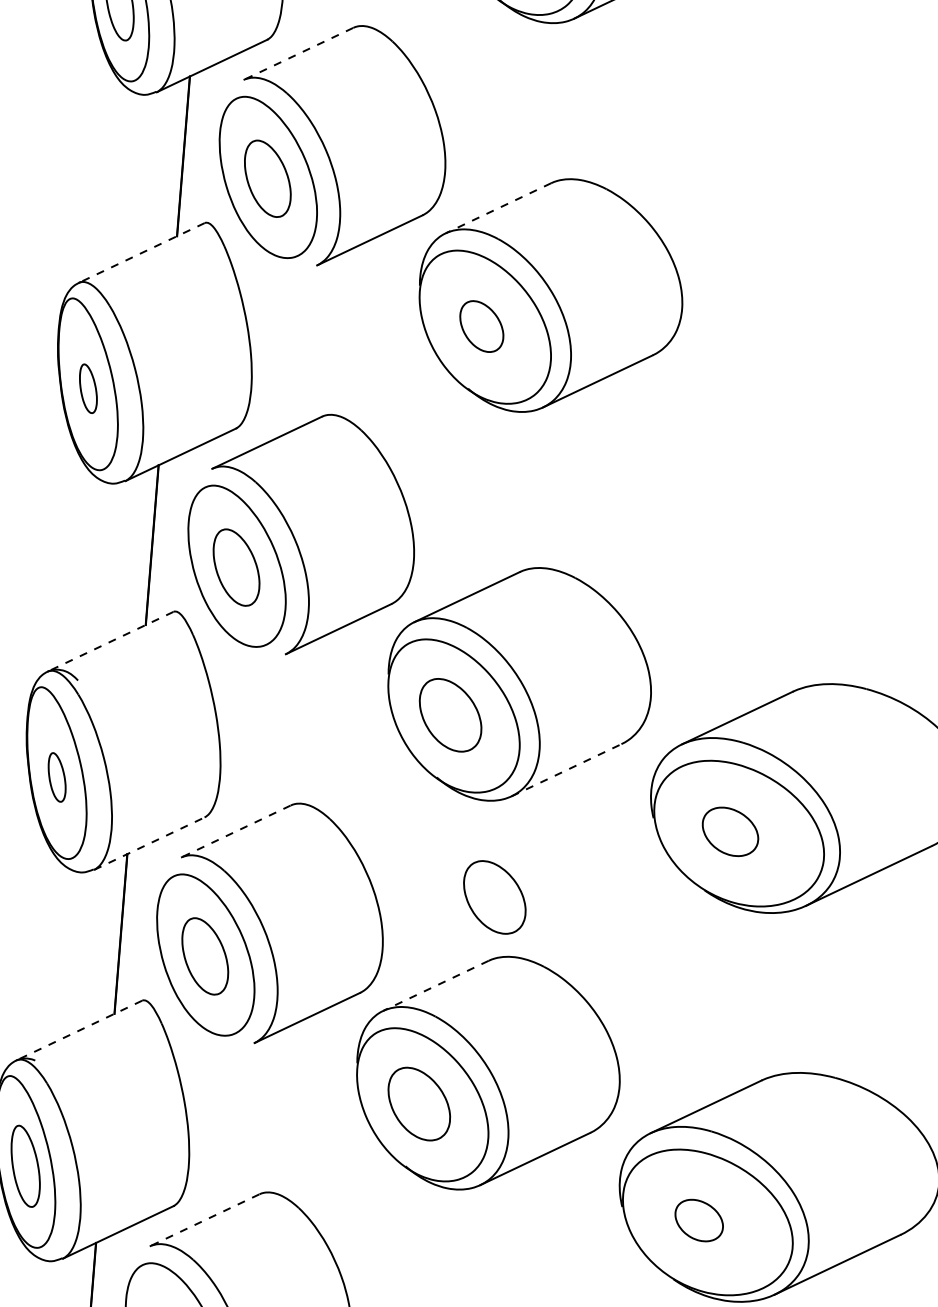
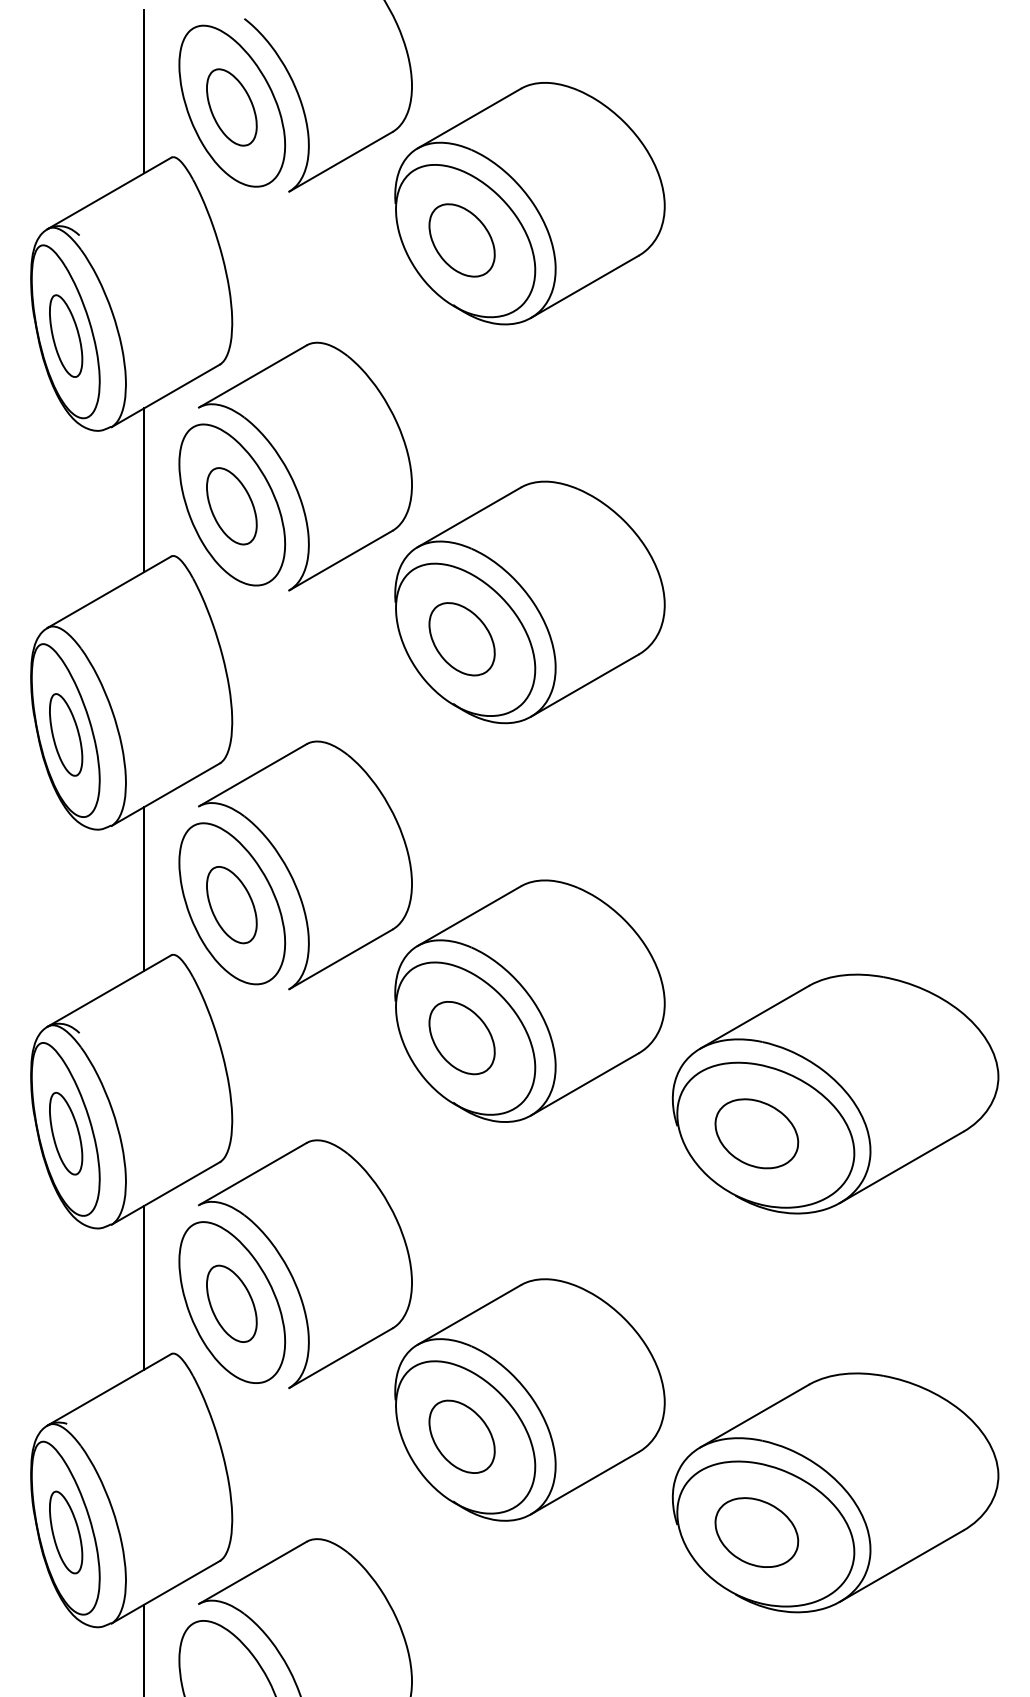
line: (298, 53) -> (252, 376), dashed -> solid
line: (498, 208) -> (469, 517), dashed -> solid
line: (140, 253) -> (108, 592), dashed -> solid
part: (481, 326) -> (461, 639), size x1.43
part: (88, 388) -> (66, 734), size x1.67
line: (109, 642) -> (108, 991), dashed -> solid
line: (567, 770) -> (585, 1084), dashed -> solid
part: (57, 777) -> (66, 1133), size x1.67
line: (235, 831) -> (252, 1174), dashed -> solid
part: (730, 831) -> (756, 1133), size x1.43
line: (149, 843) -> (165, 1193), dashed -> solid
part: (494, 897) -> (521, 1220), removed
line: (436, 985) -> (469, 1314), dashed -> solid
line: (78, 1031) -> (108, 1390), dashed -> solid
line: (204, 1220) -> (252, 1573), dashed -> solid
part: (698, 1220) -> (756, 1532), size x1.67

